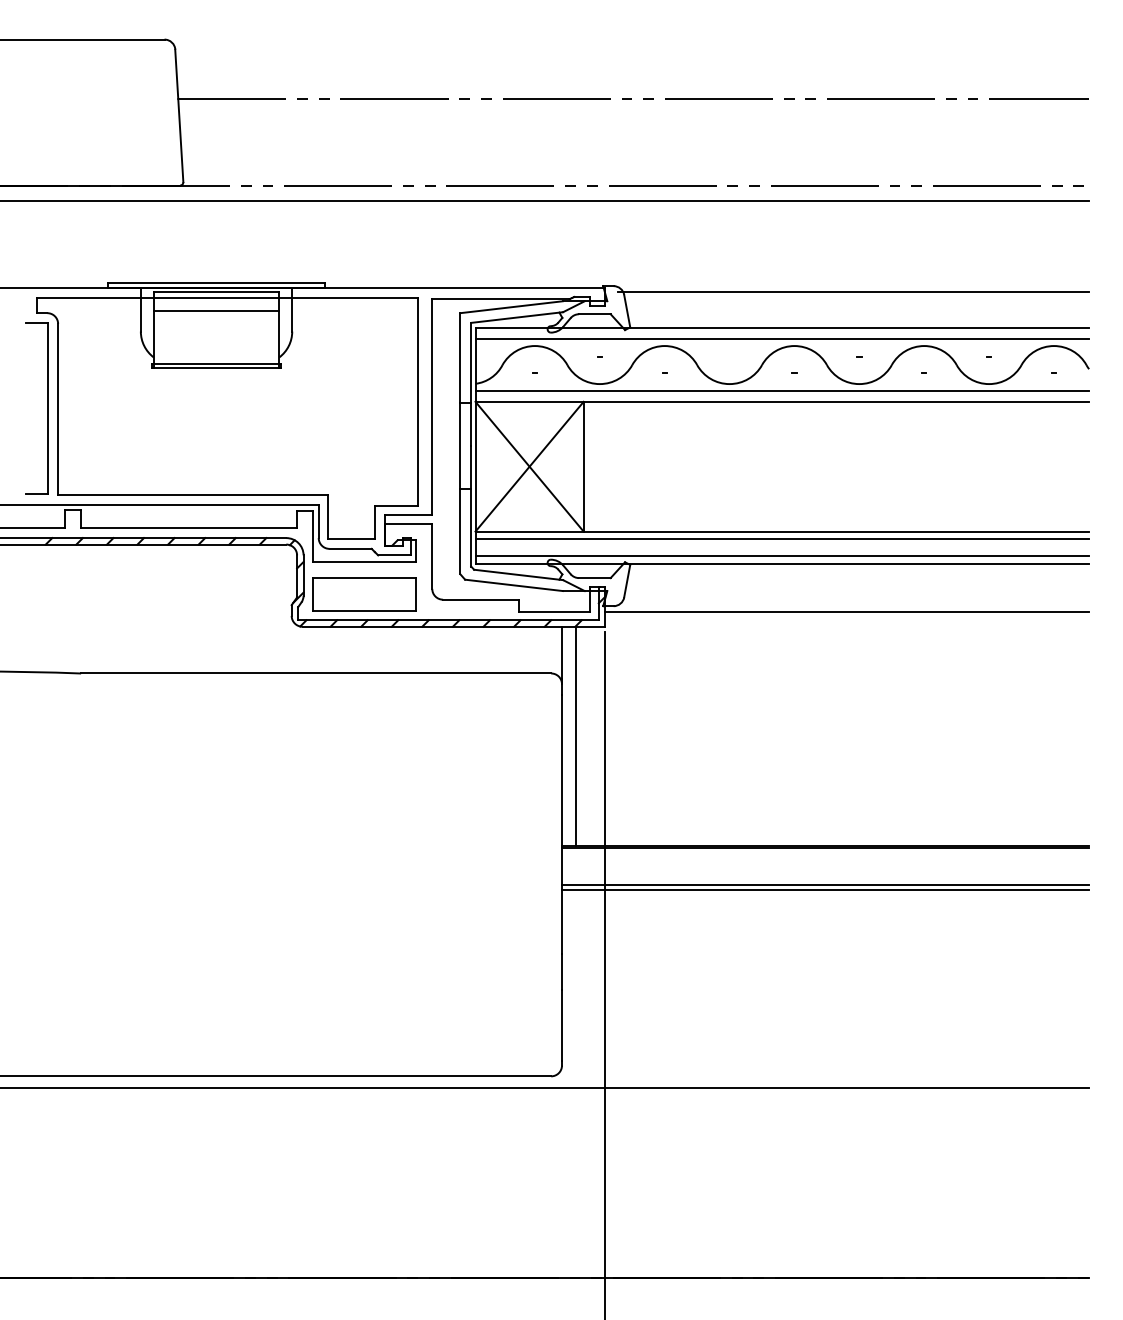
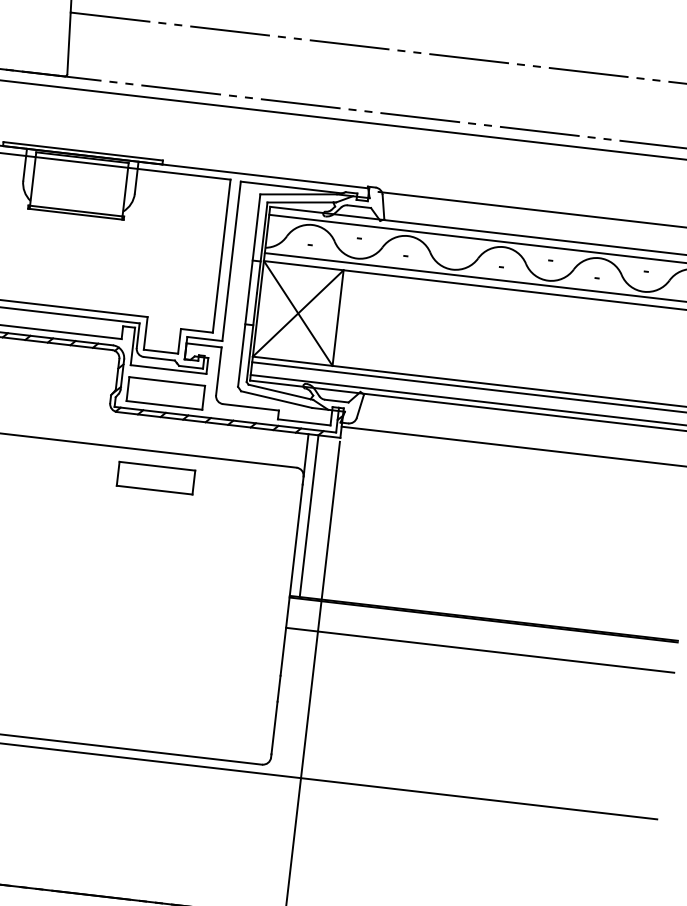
line: (216, 311) -> (80, 172), removed
part: (364, 709) -> (155, 478), added
line: (825, 885) -> (480, 647), removed

